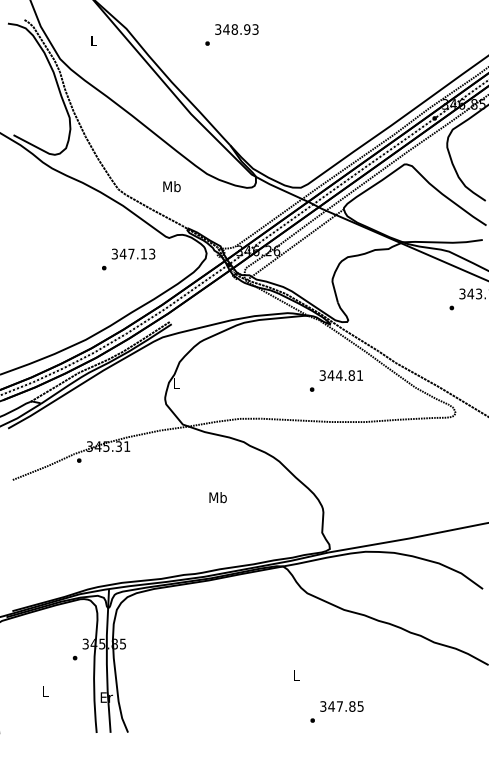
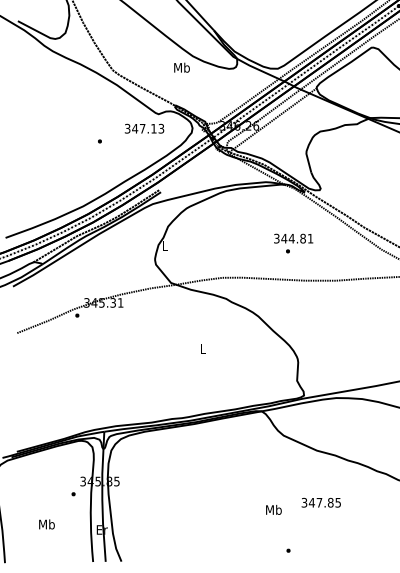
text: (171, 186) -> (181, 67), moved
text: (133, 253) -> (144, 128), moved
text: (340, 375) -> (292, 238), moved
text: (217, 497) -> (202, 348), Mb -> L
text: (296, 674) -> (273, 509), L -> Mb
text: (45, 691) -> (46, 524), L -> Mb
text: (341, 706) -> (320, 502), moved

